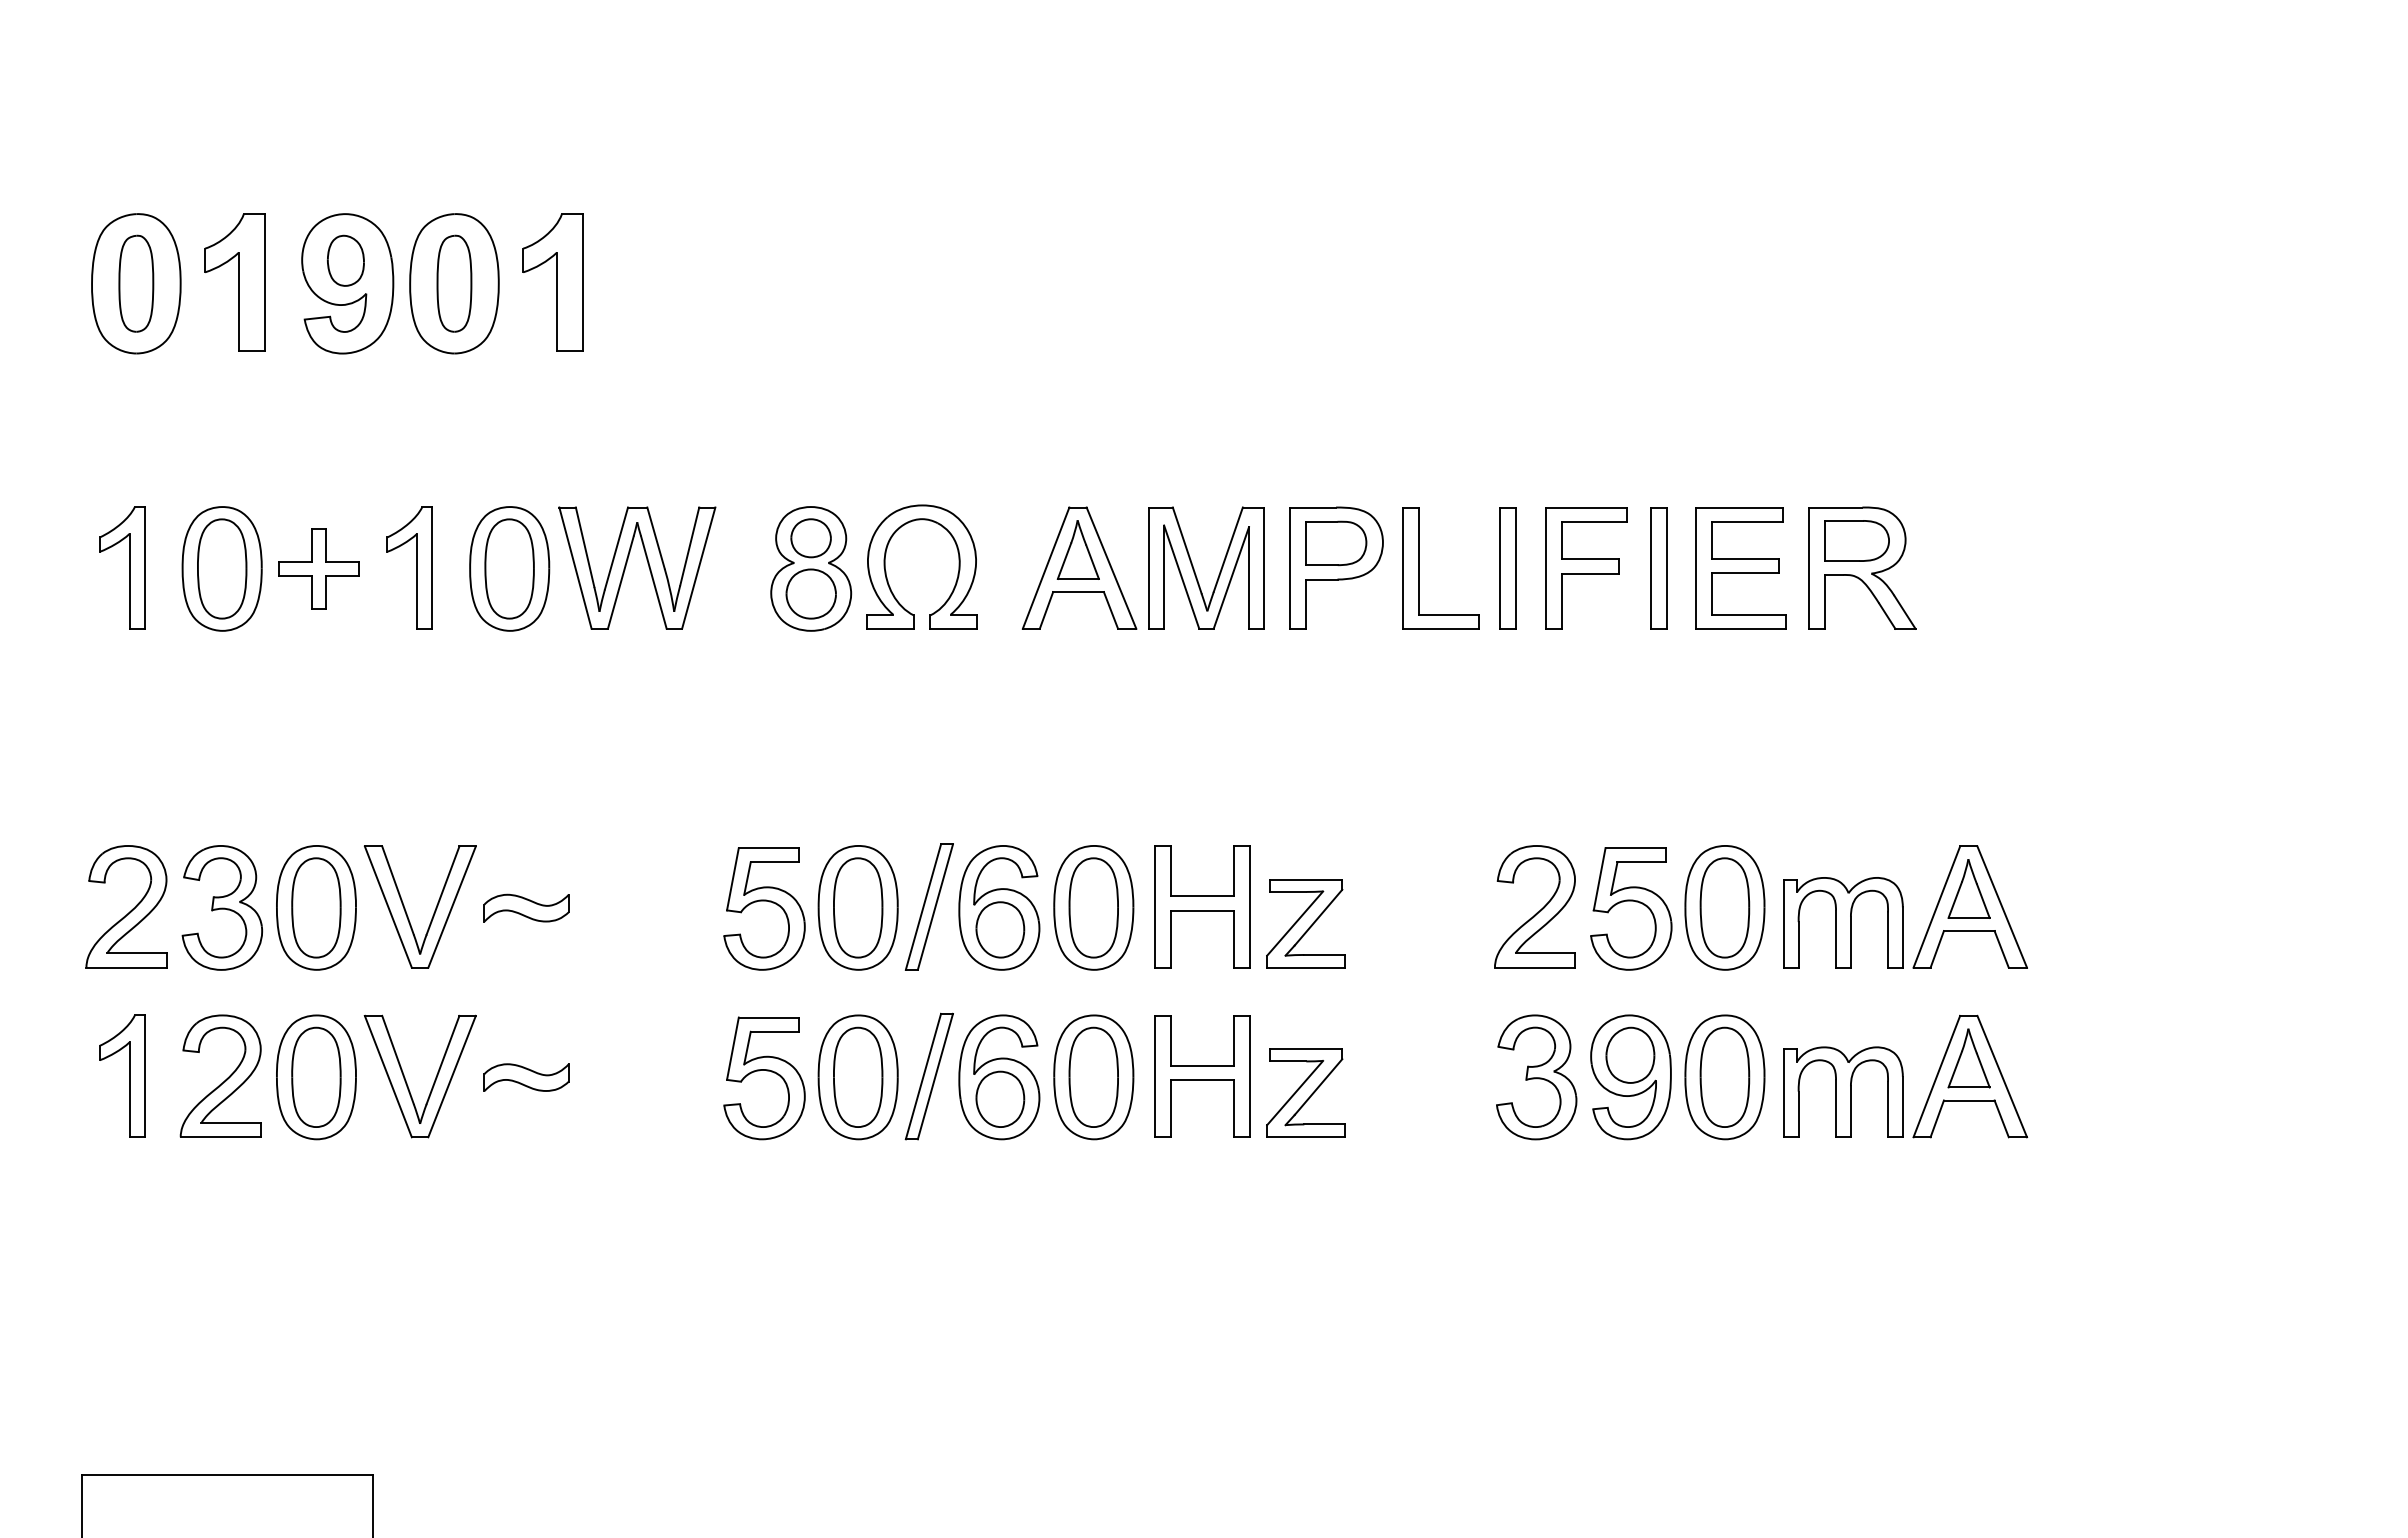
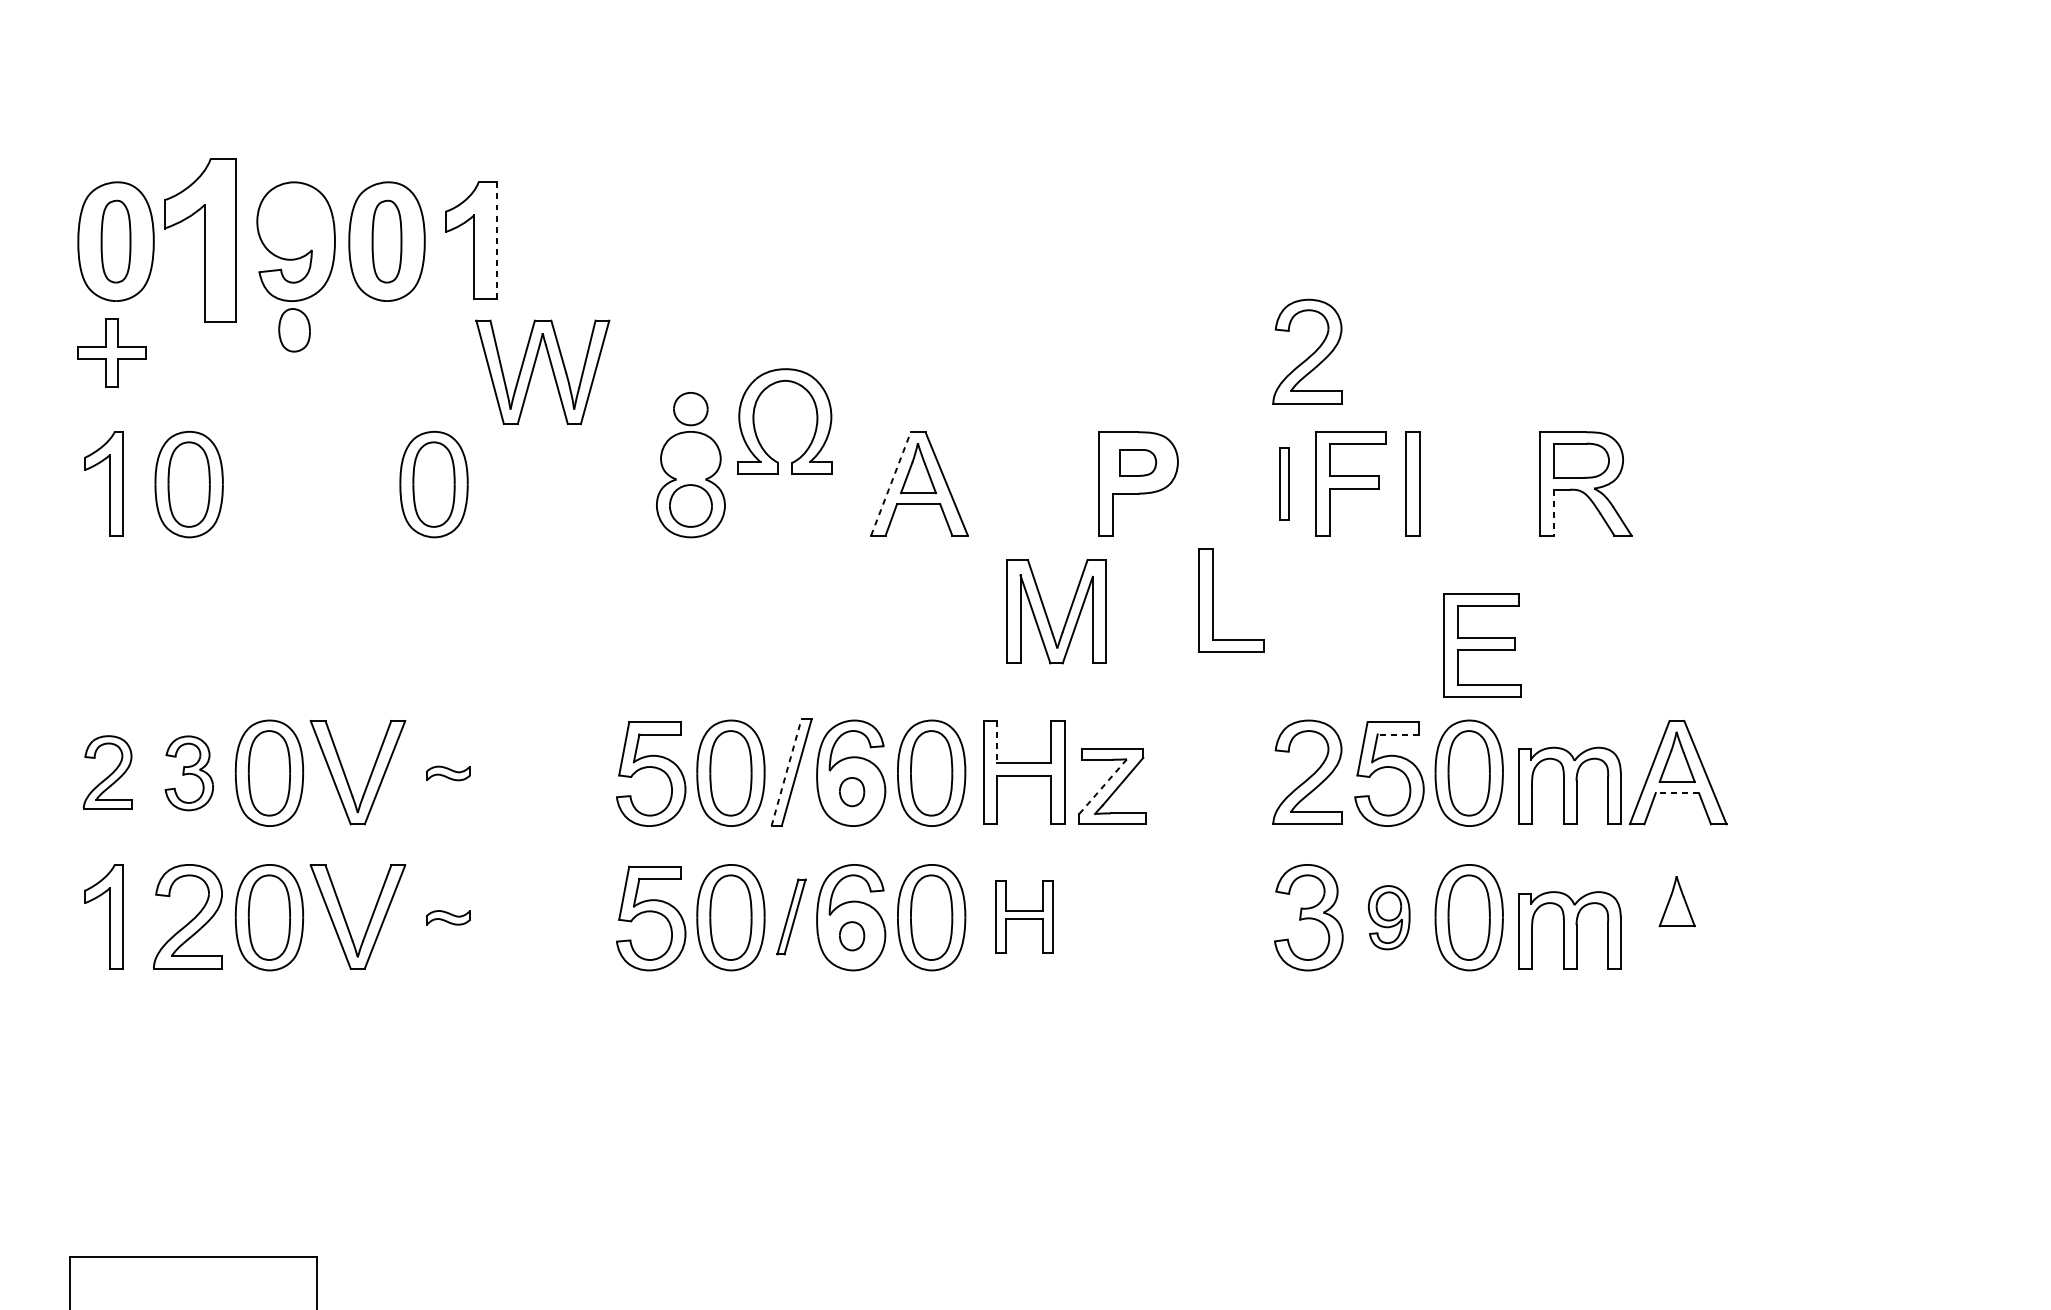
part: (345, 260) -> (294, 330), moved
part: (234, 282) -> (199, 240), size x1.4
line: (583, 282) -> (496, 240), solid -> dashed
part: (1536, 418) -> (1308, 356), added
part: (810, 538) -> (690, 409), moved
part: (1336, 543) -> (1138, 462), size x0.7
part: (627, 563) -> (534, 368), moved
part: (416, 567) -> (354, 483), removed
part: (318, 568) -> (111, 352), moved
line: (1046, 568) -> (891, 484), solid -> dashed
part: (1419, 568) -> (1213, 600), moved
part: (1507, 568) -> (1284, 484), size x0.7
part: (1740, 568) -> (1482, 646), moved
part: (886, 571) -> (755, 425), moved
part: (1195, 571) -> (1047, 614), moved
line: (1824, 601) -> (1554, 512), solid -> dashed
line: (1641, 862) -> (1398, 734), solid -> dashed
line: (1171, 871) -> (997, 742), solid -> dashed
part: (126, 906) -> (107, 772), size x0.7
line: (923, 906) -> (786, 772), solid -> dashed
part: (222, 907) -> (189, 772), size x0.7
part: (526, 907) -> (448, 772), size x0.6
line: (1295, 923) -> (1103, 786), solid -> dashed
part: (1000, 929) -> (852, 791), size x0.6
line: (1968, 931) -> (1676, 793), solid -> dashed
part: (928, 1076) -> (790, 916), size x0.7
part: (1202, 1076) -> (1024, 916), size x0.7
part: (1970, 1076) -> (1678, 916), removed
part: (526, 1077) -> (448, 917), size x0.6
part: (1630, 1077) -> (1388, 917), size x0.6
part: (1305, 1092) -> (1111, 930), removed
part: (1000, 1098) -> (852, 935), size x0.6

